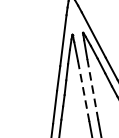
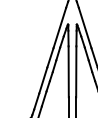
line: (92, 89) -> (76, 71), dashed -> solid
line: (83, 92) -> (68, 72), dashed -> solid

